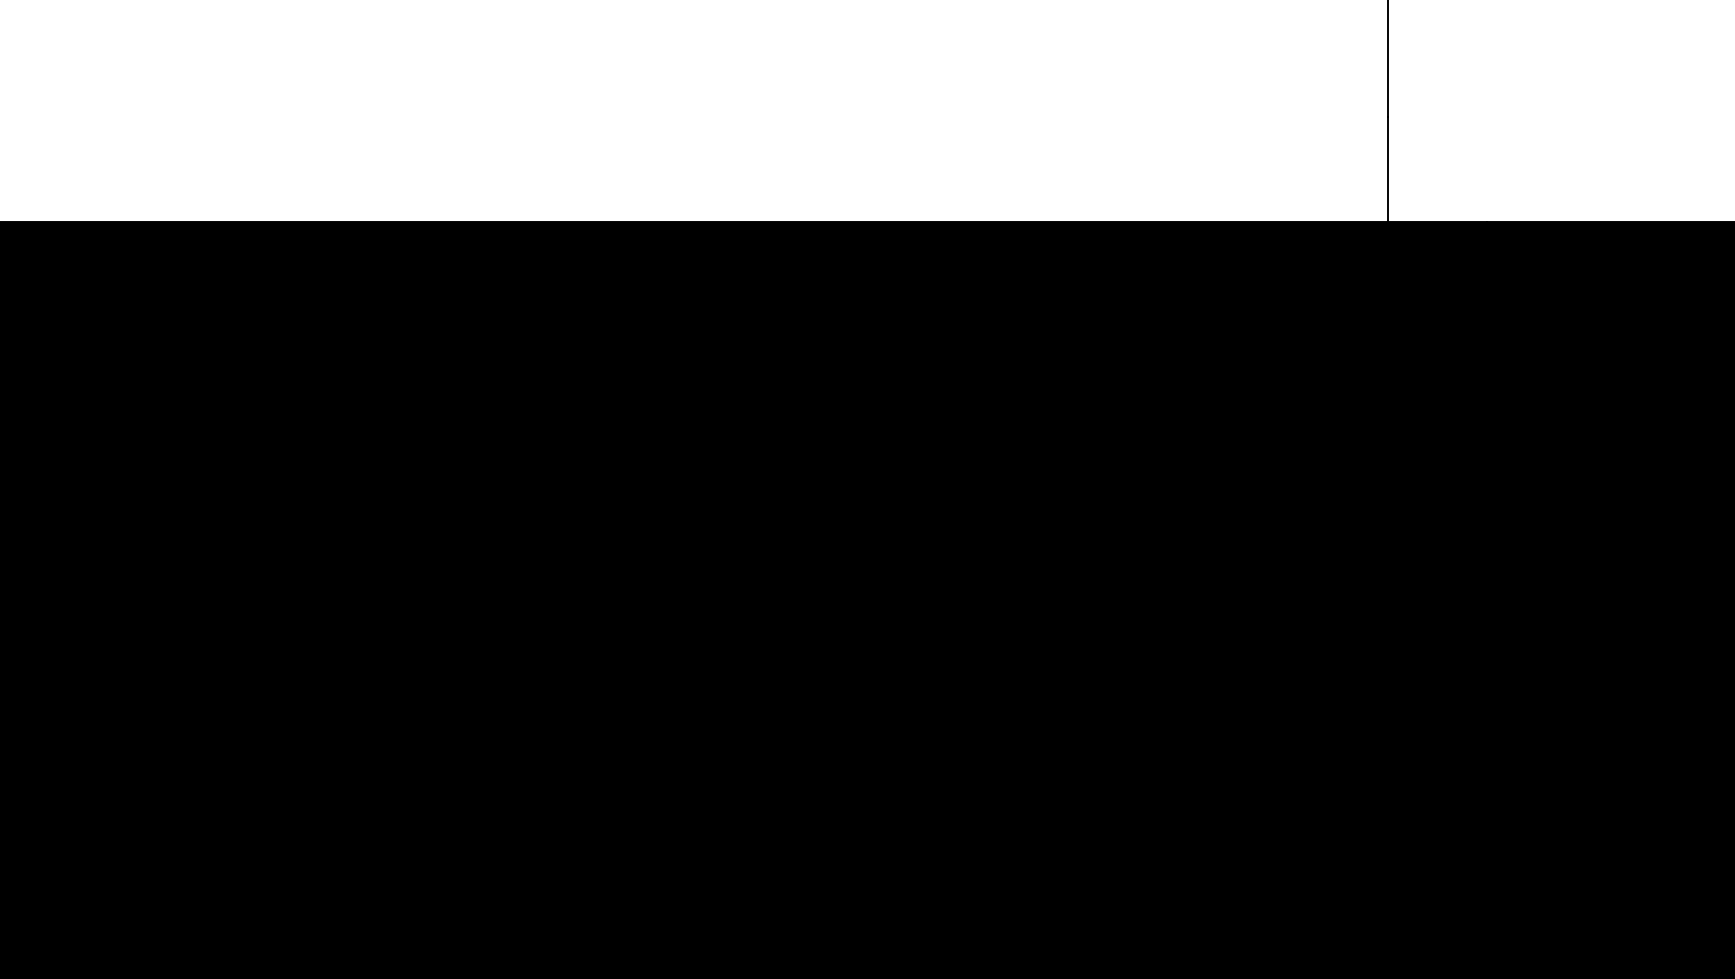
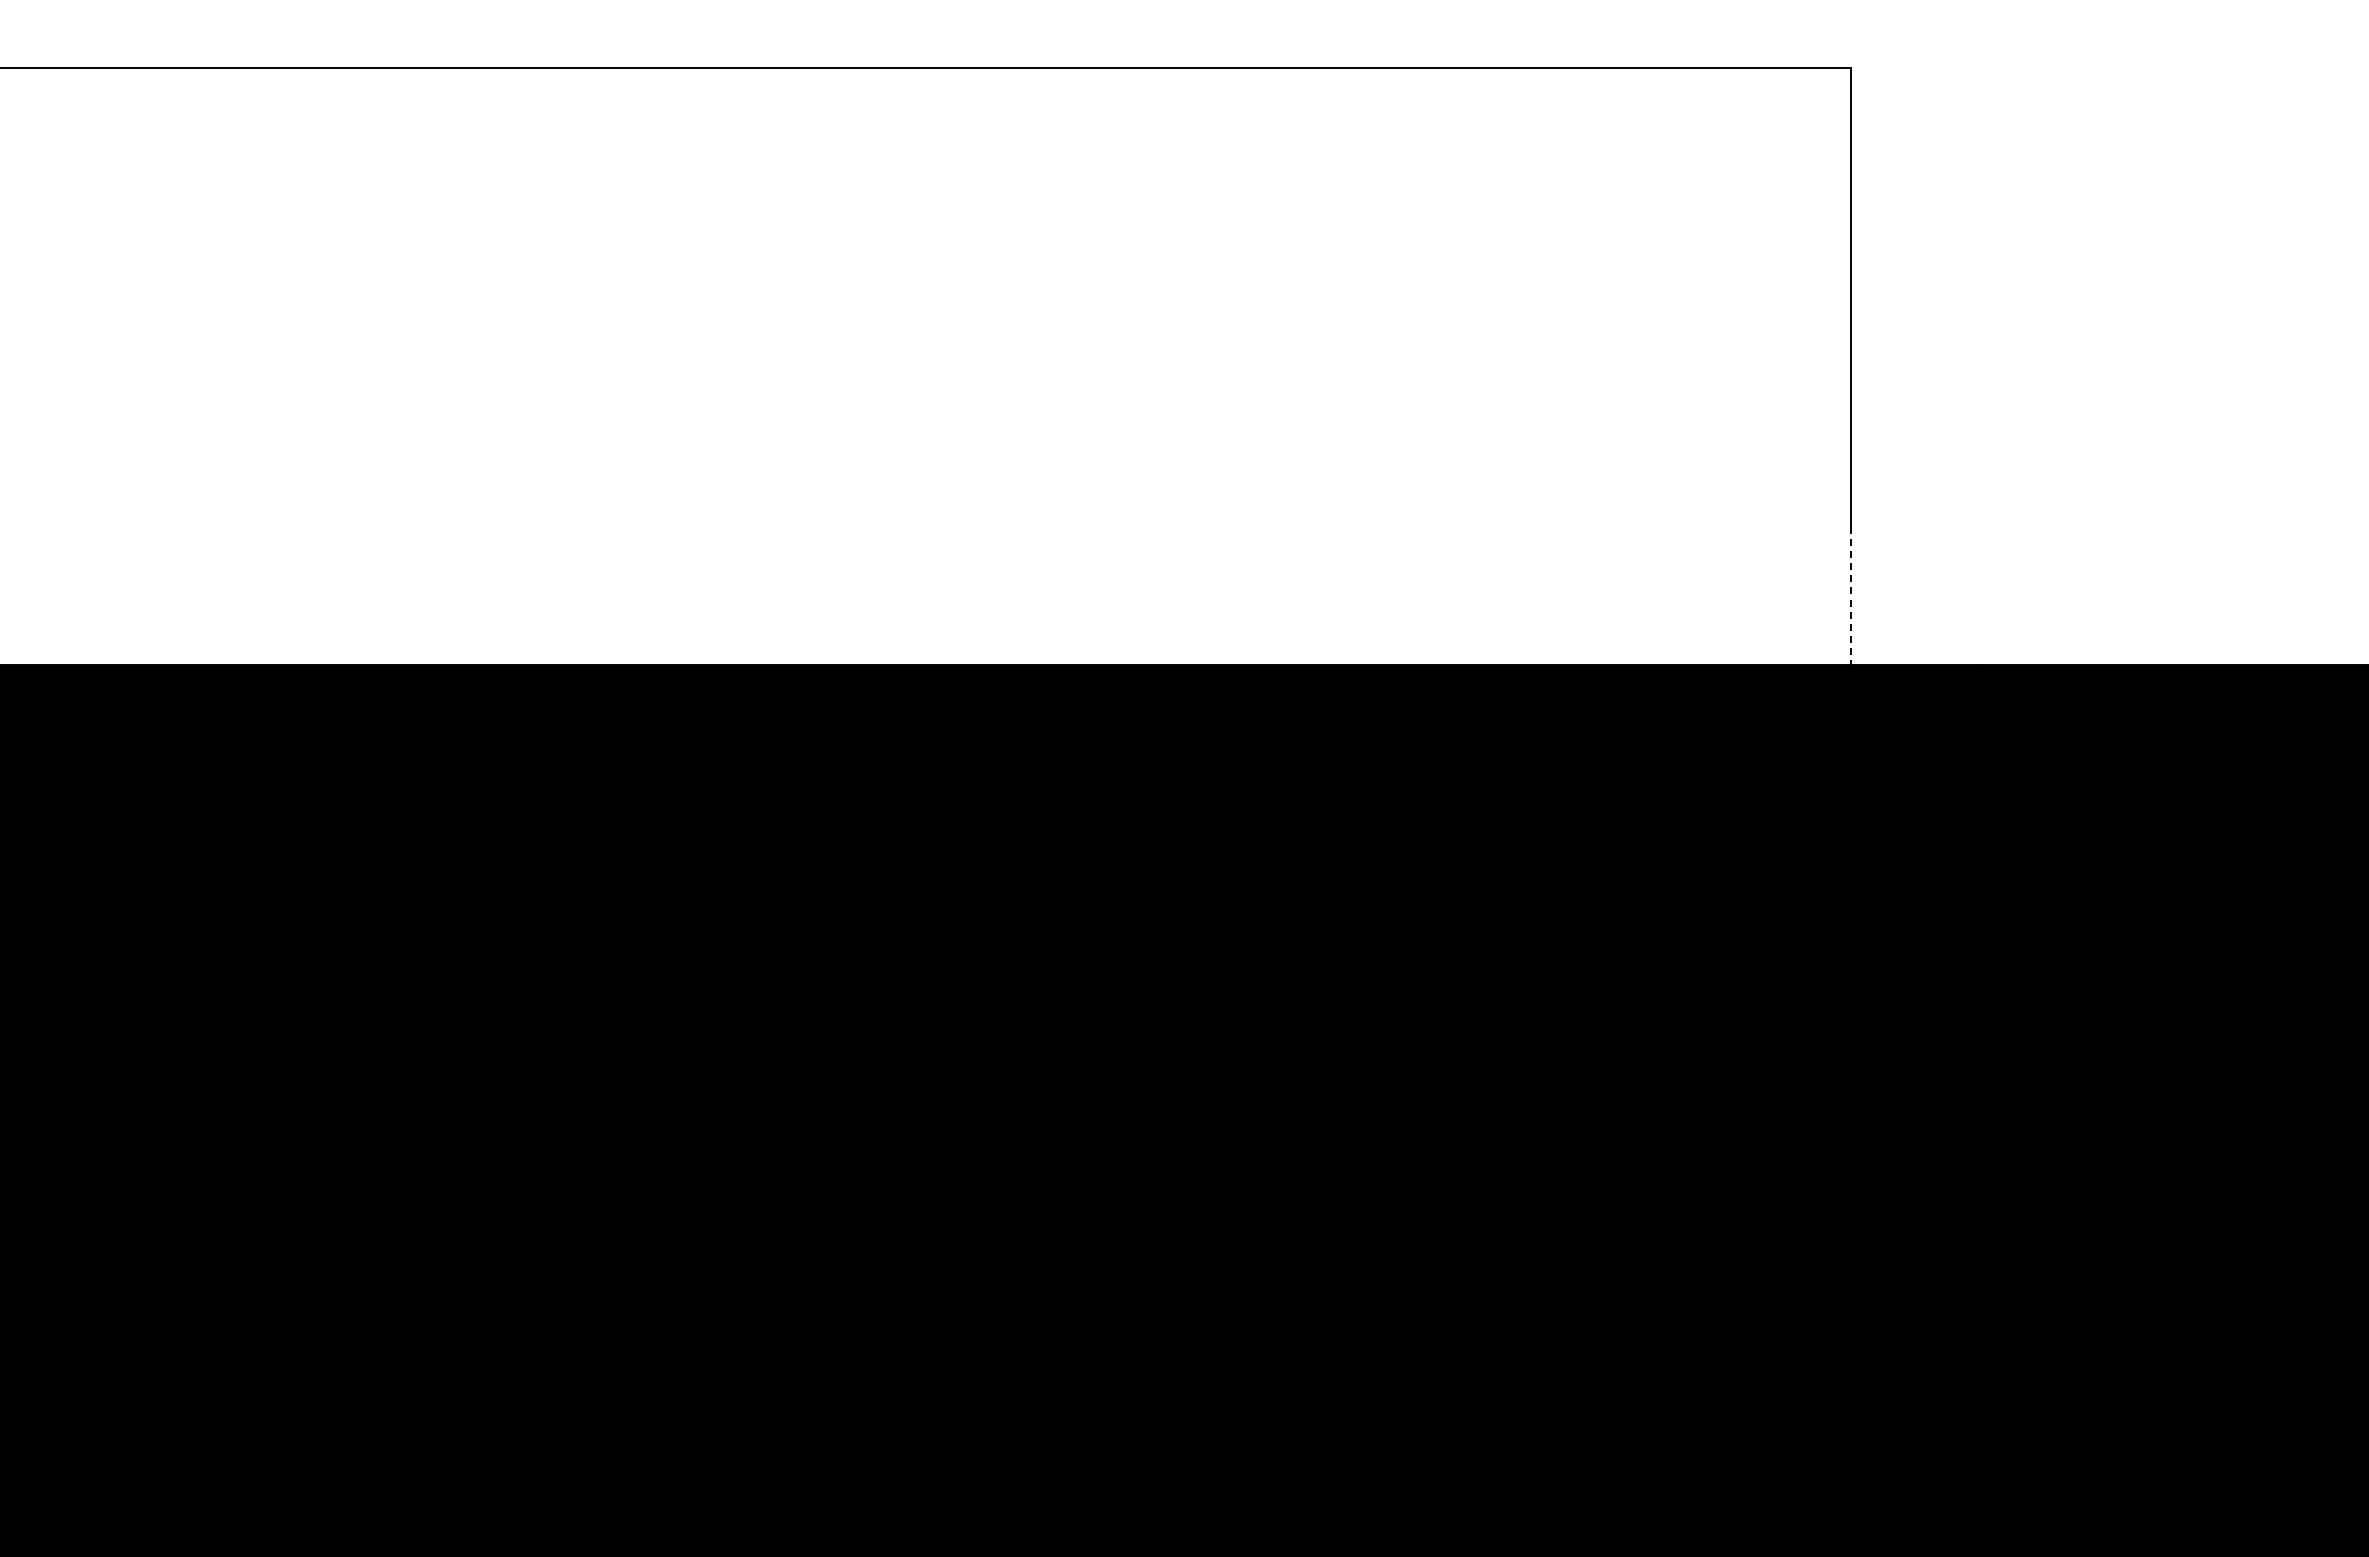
line: (1387, 174) -> (1850, 602), solid -> dashed

